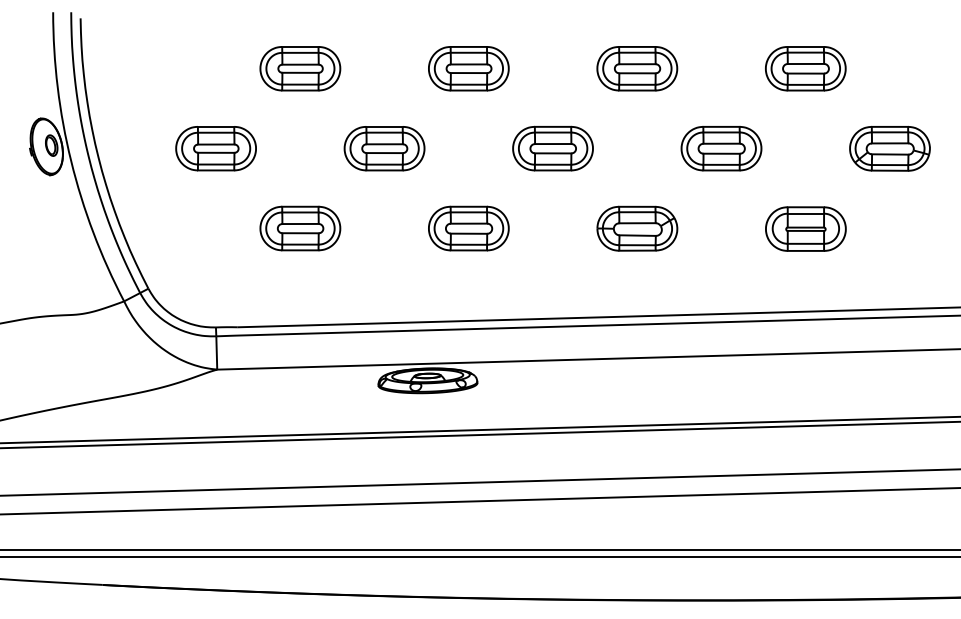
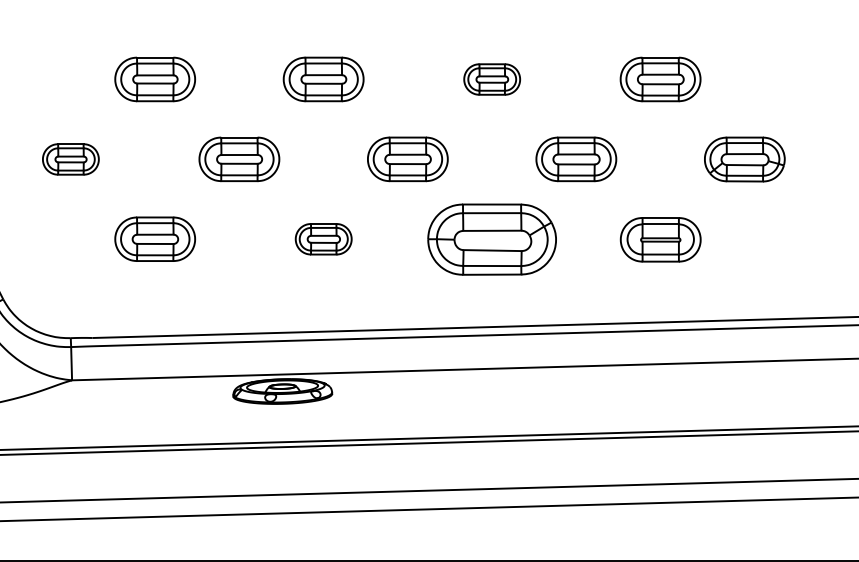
part: (637, 68) -> (492, 79), size x0.7
part: (215, 148) -> (70, 159), size x0.7
part: (468, 228) -> (323, 239), size x0.7
part: (637, 228) -> (492, 239), size x1.6

